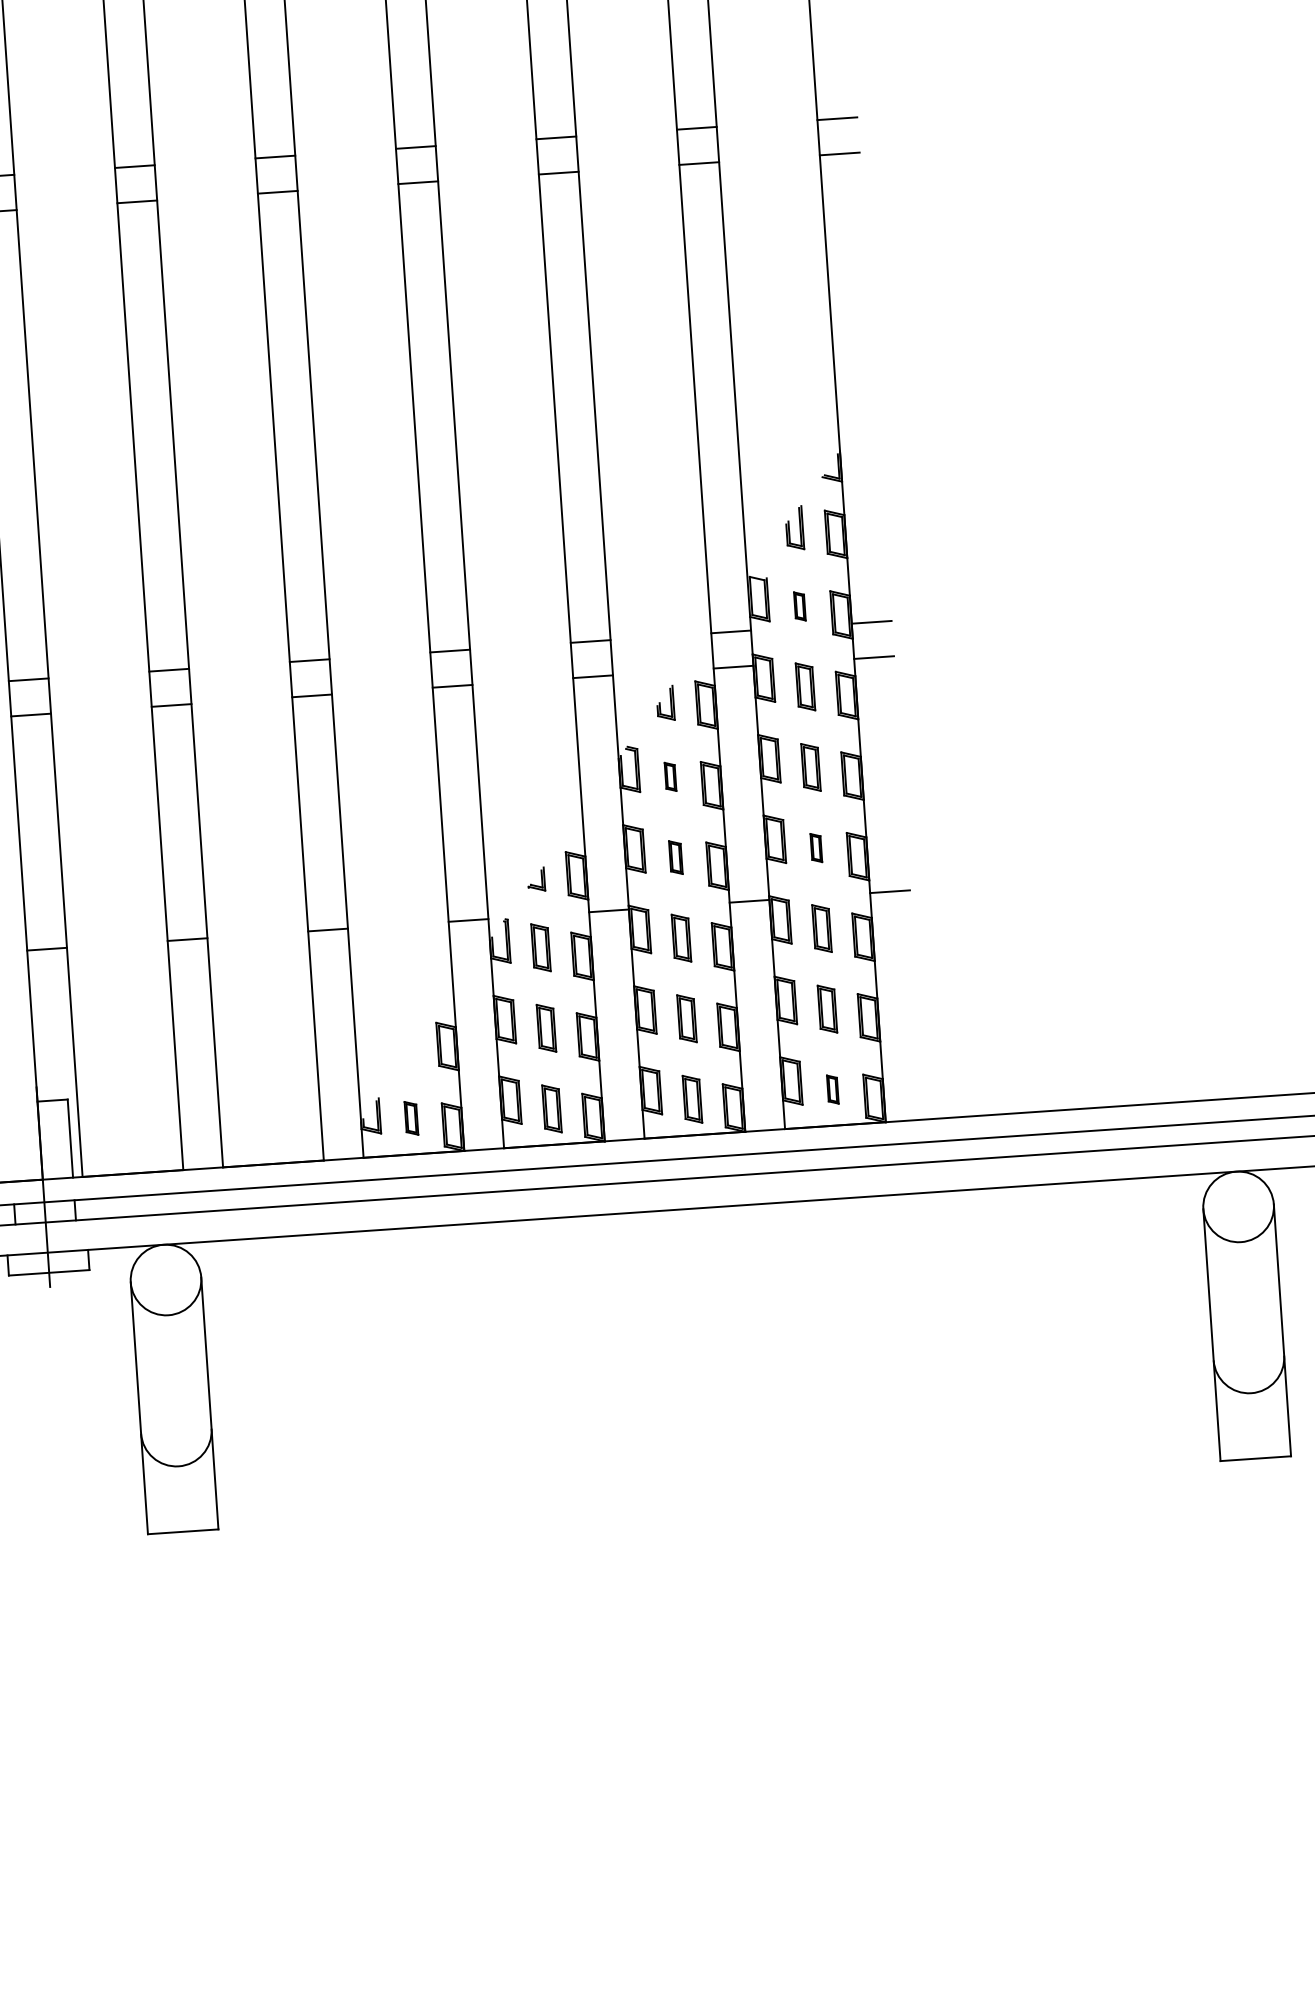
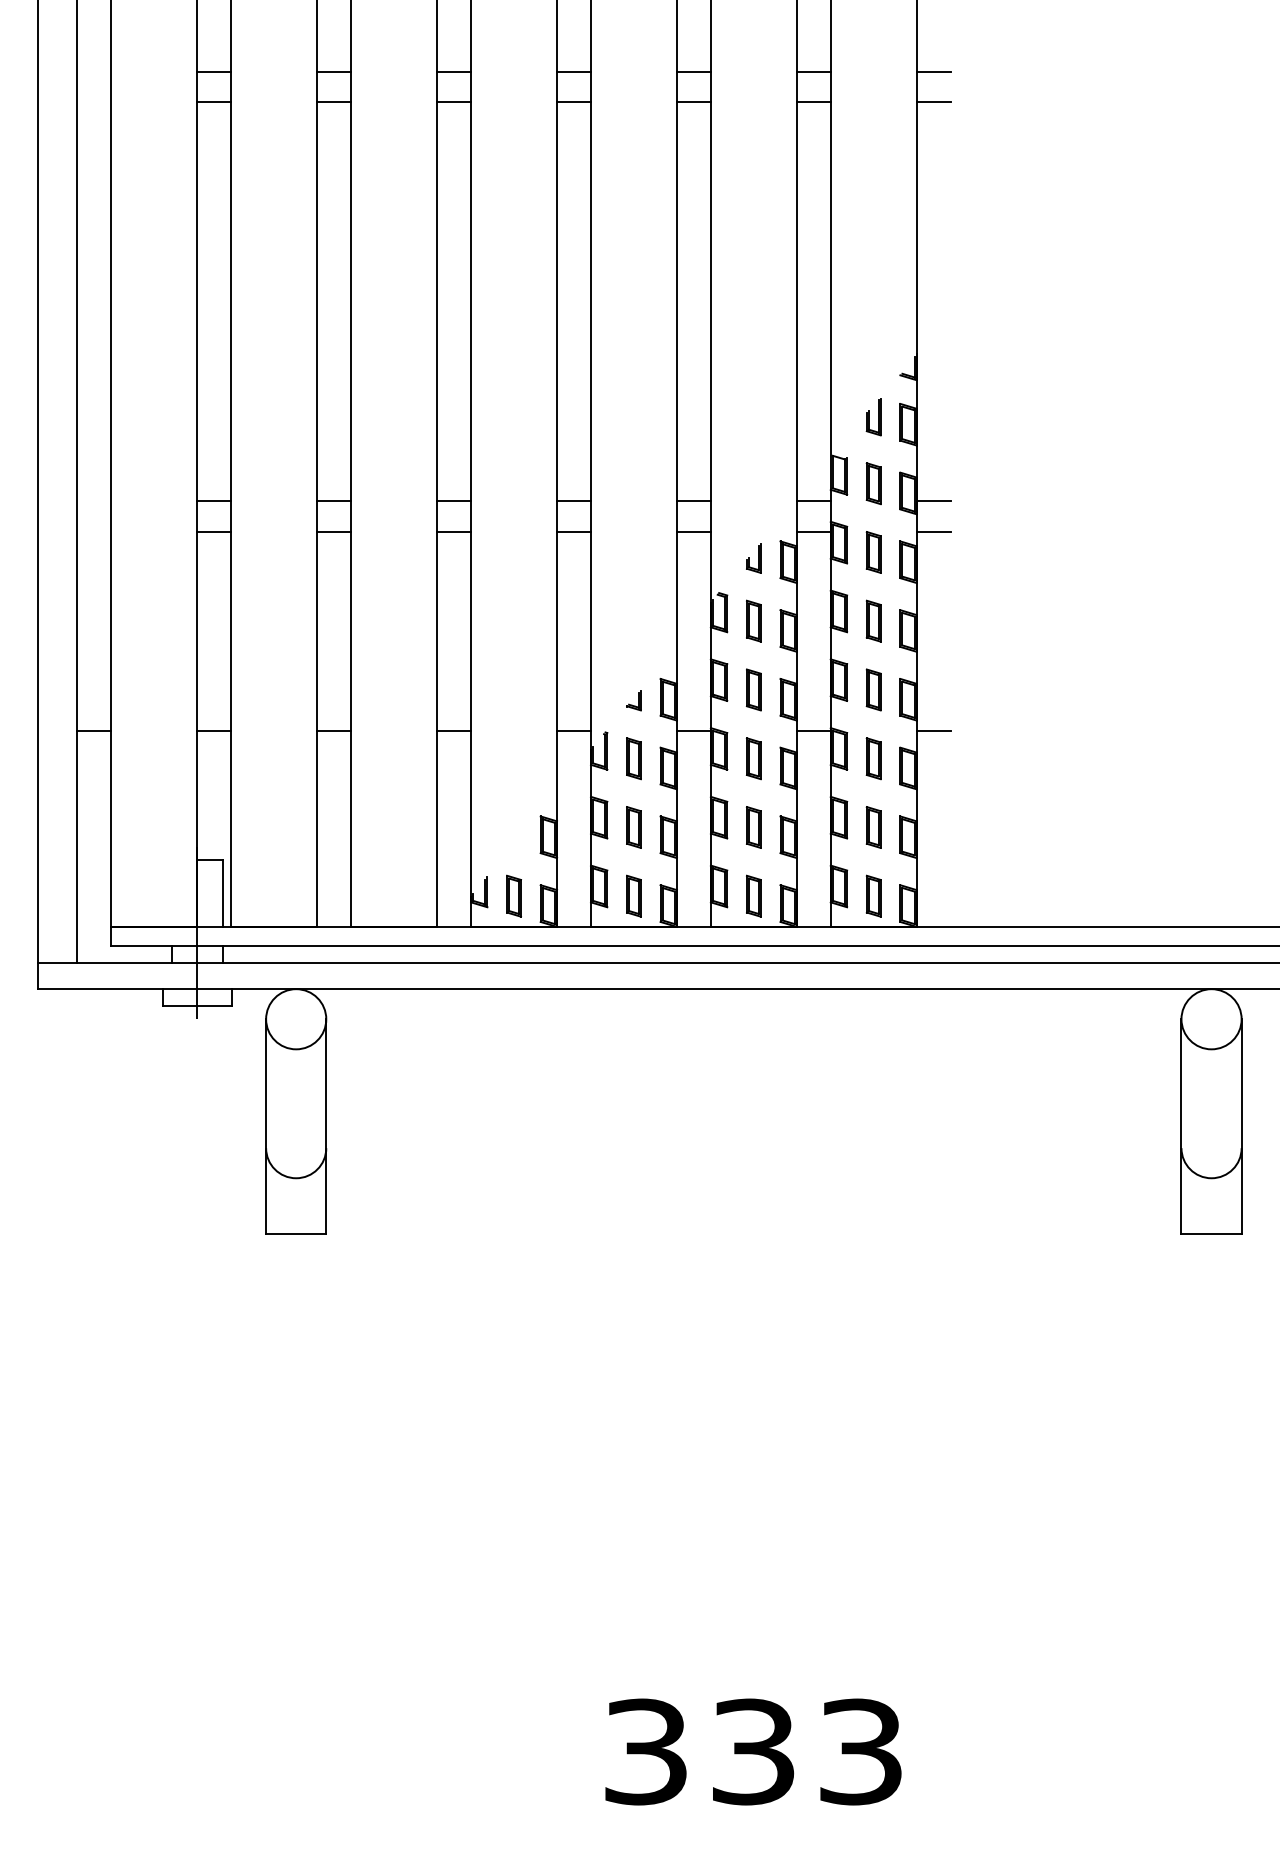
part: (799, 606) -> (873, 483), size x1.67
part: (670, 776) -> (753, 620), size x1.67
part: (816, 847) -> (873, 689), size x1.67
part: (675, 857) -> (753, 689), size x1.43
part: (832, 1088) -> (873, 895), size x1.67
part: (410, 1117) -> (513, 895), size x1.43

